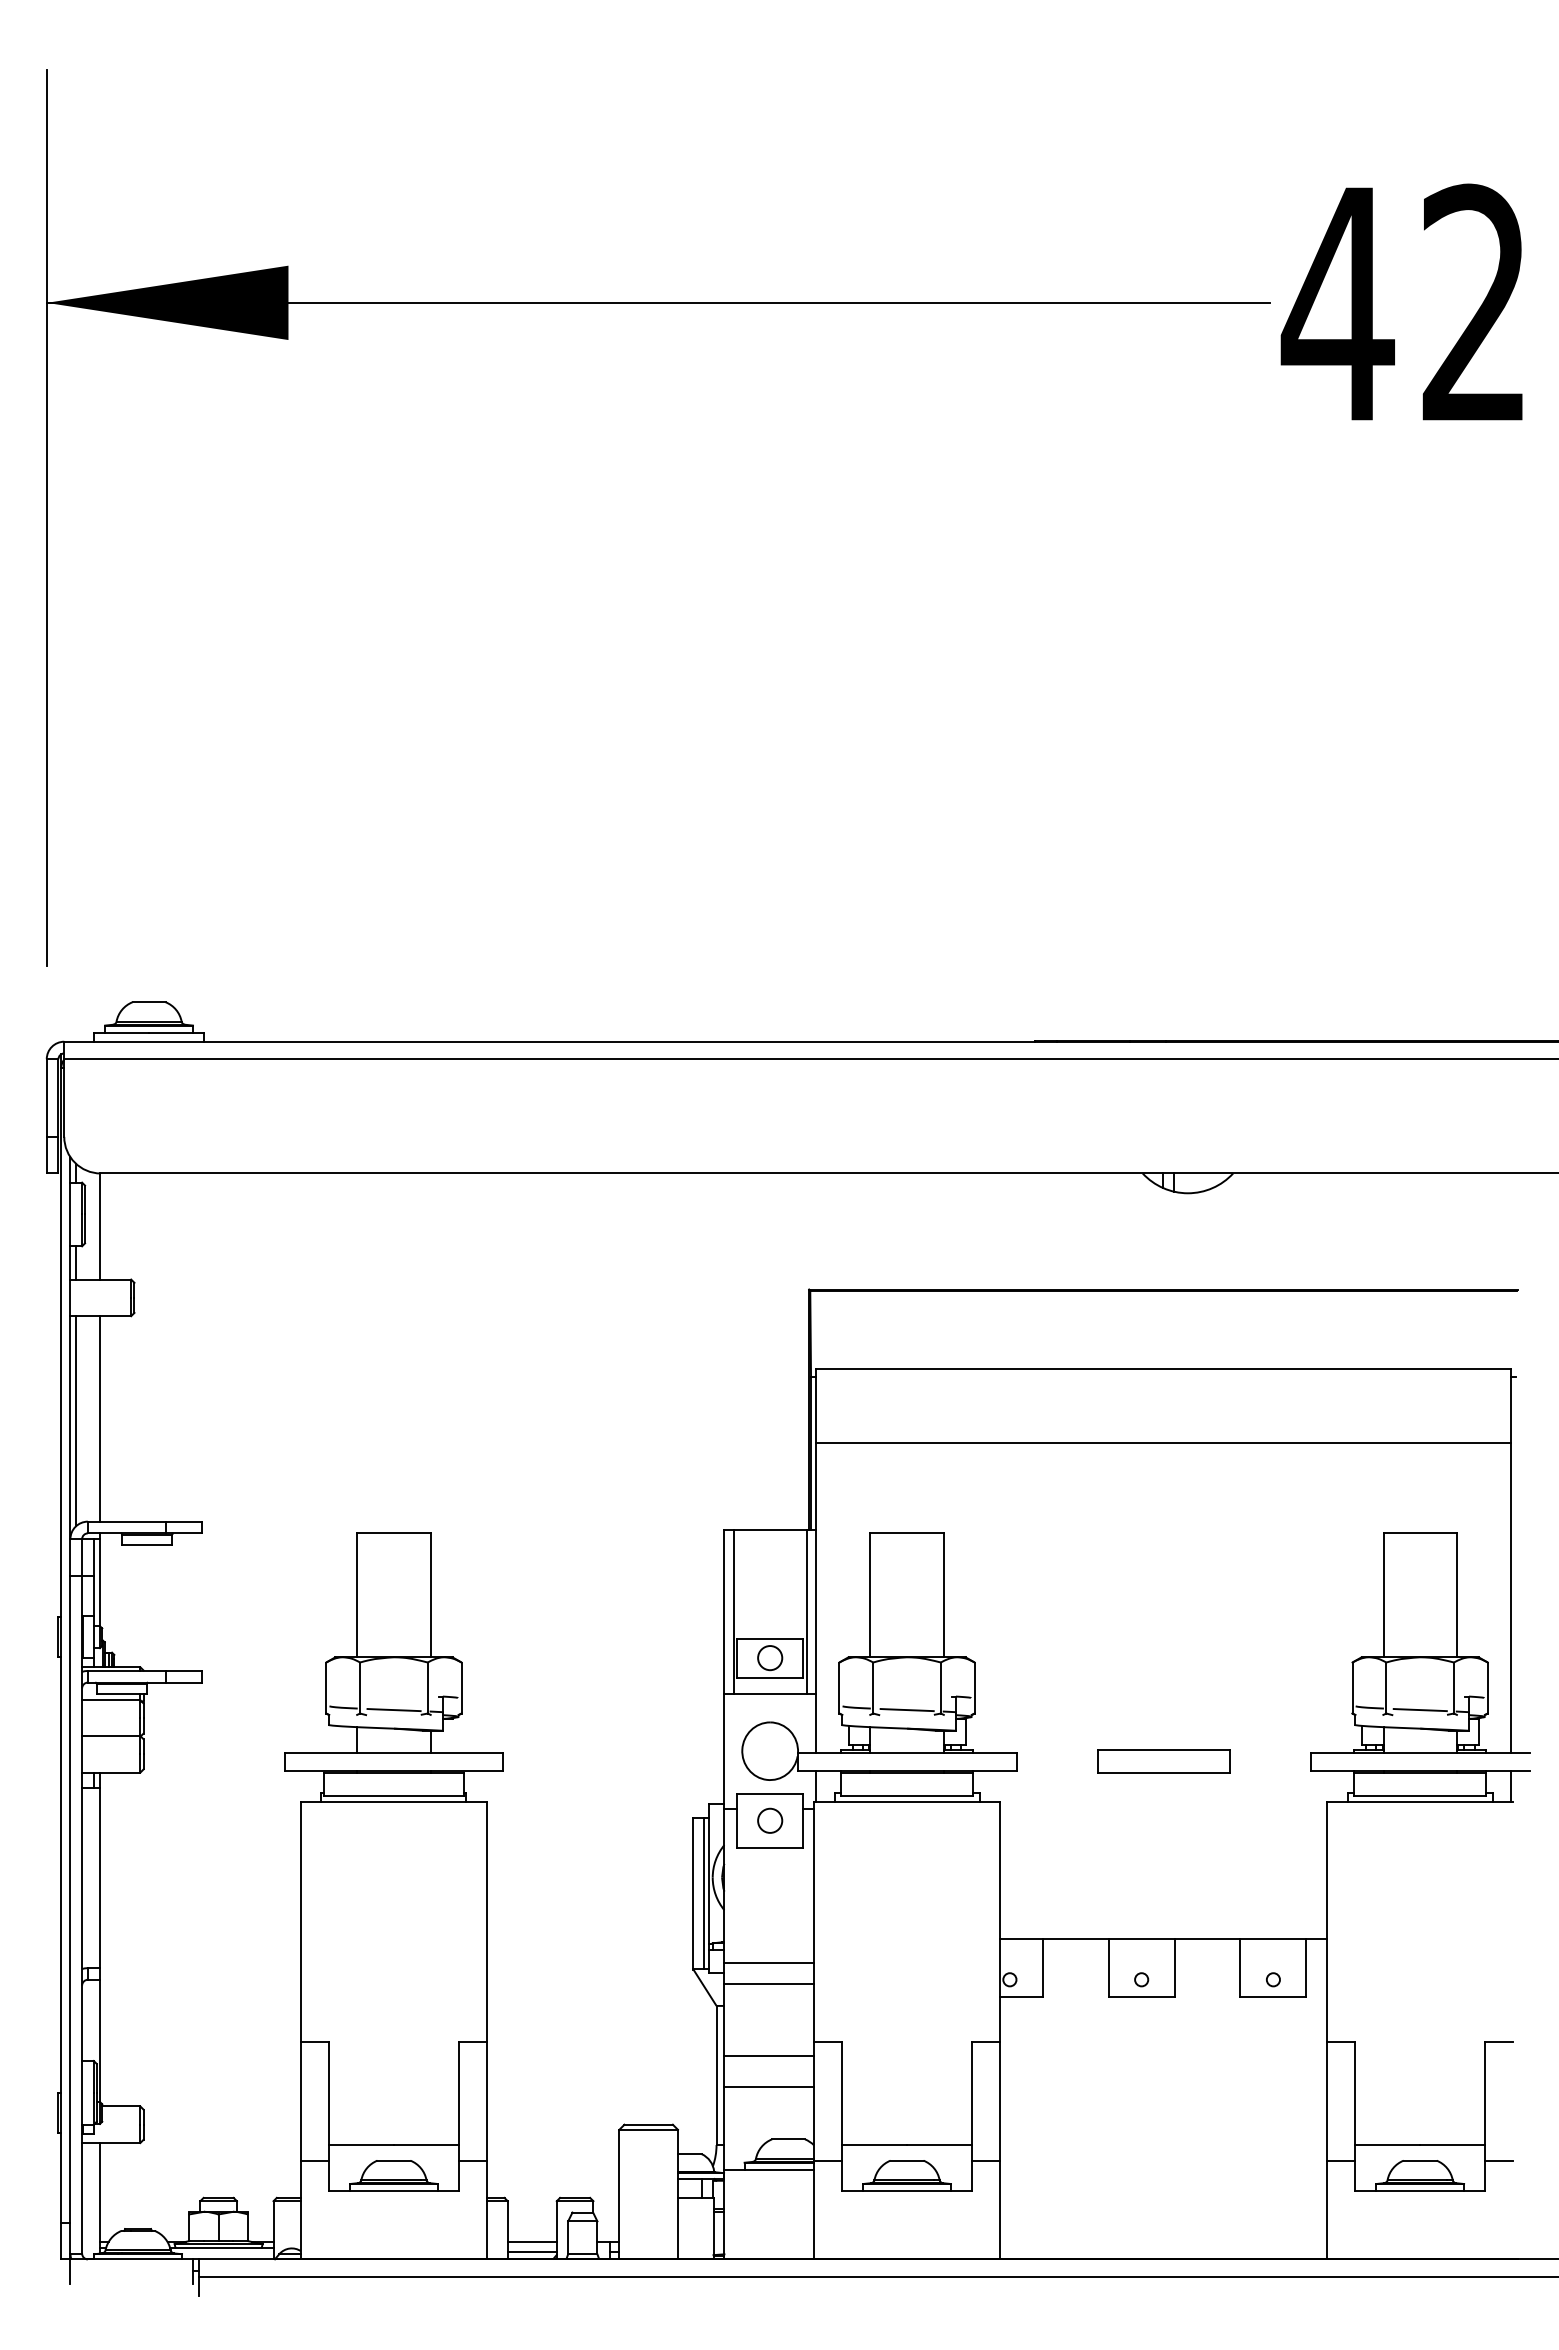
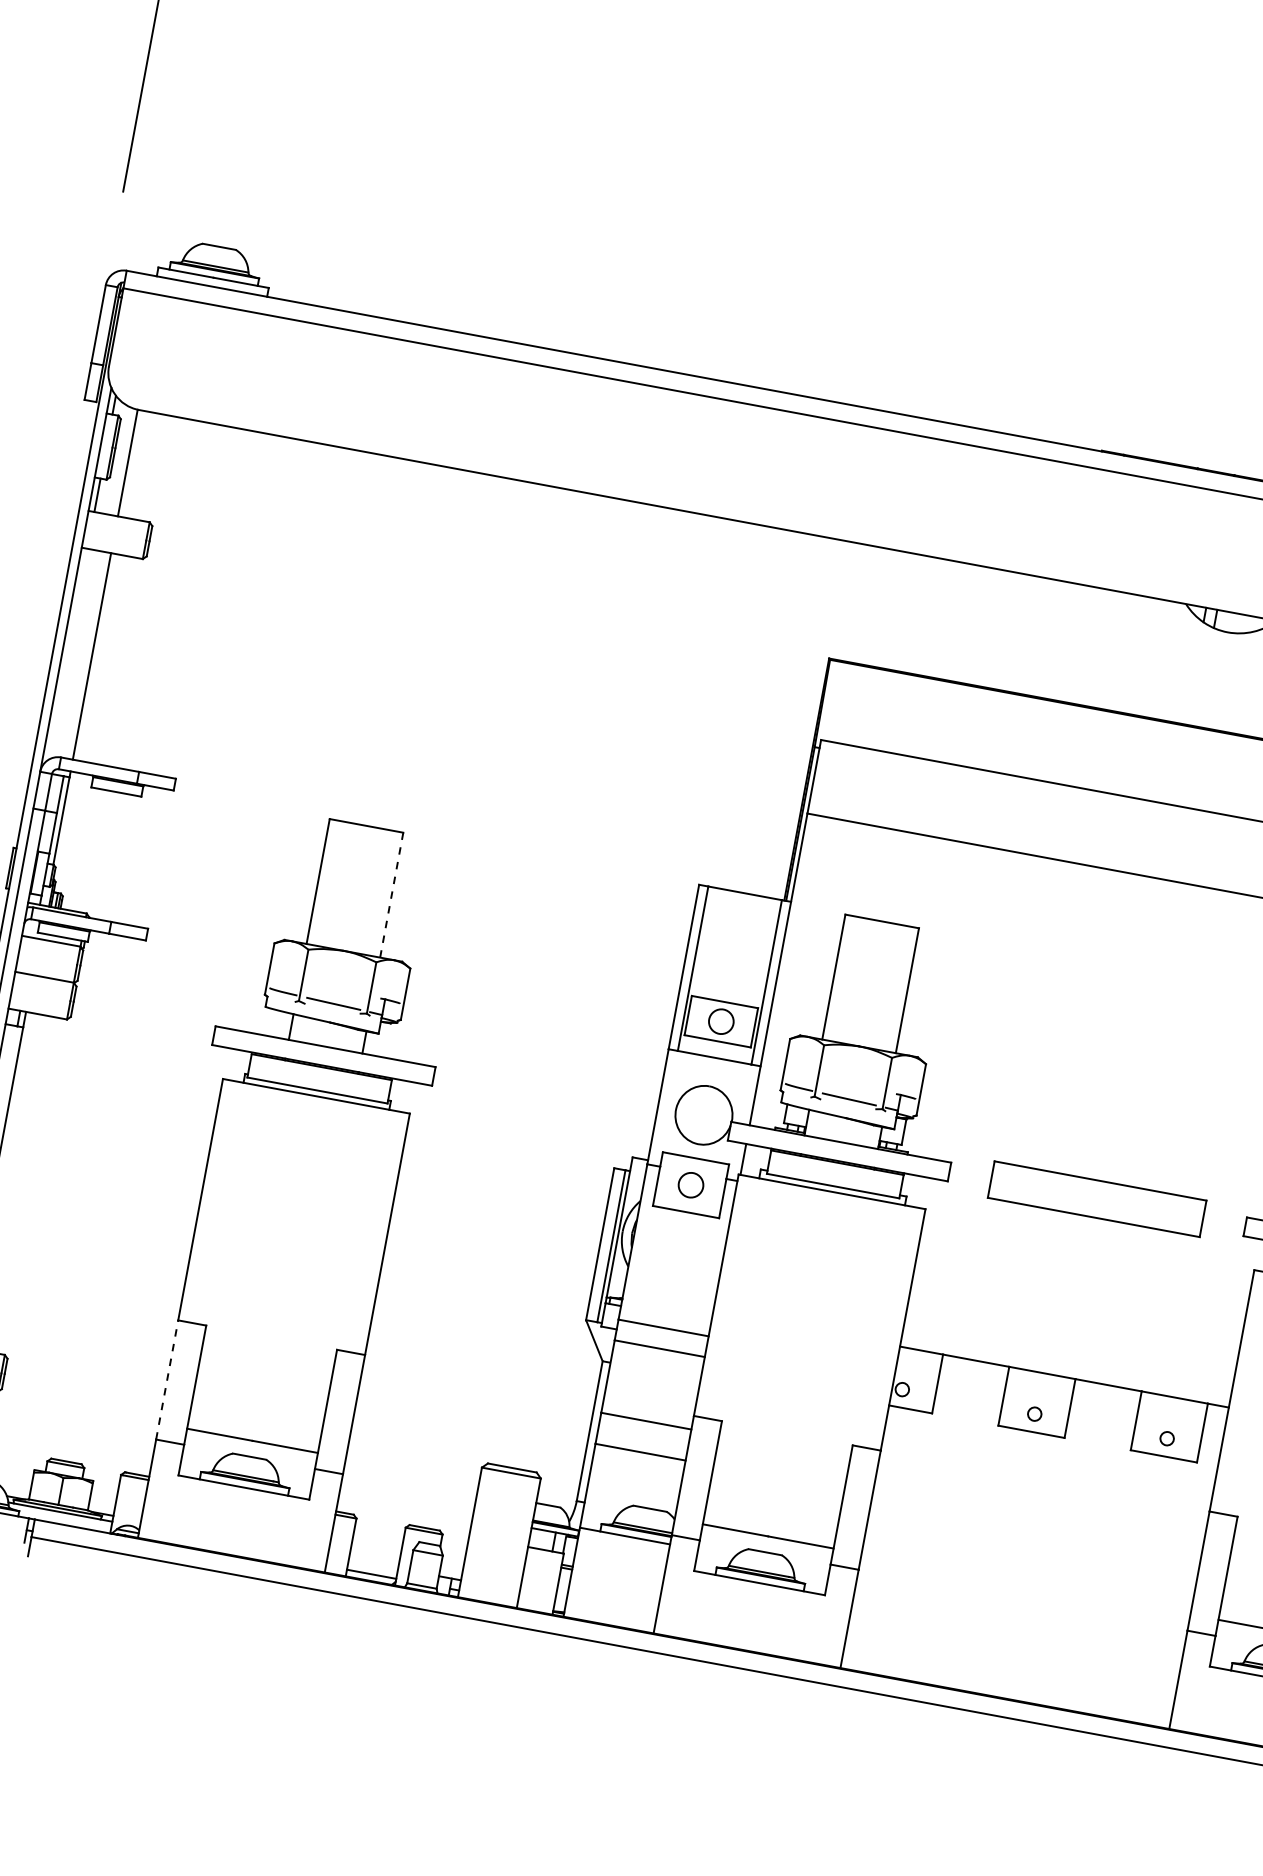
line: (76, 1421) -> (68, 654), removed
line: (430, 1594) -> (391, 894), solid -> dashed
part: (1163, 1761) -> (1097, 1198), size x1.6
line: (300, 2101) -> (166, 1379), solid -> dashed
line: (531, 2241) -> (372, 1563), removed

